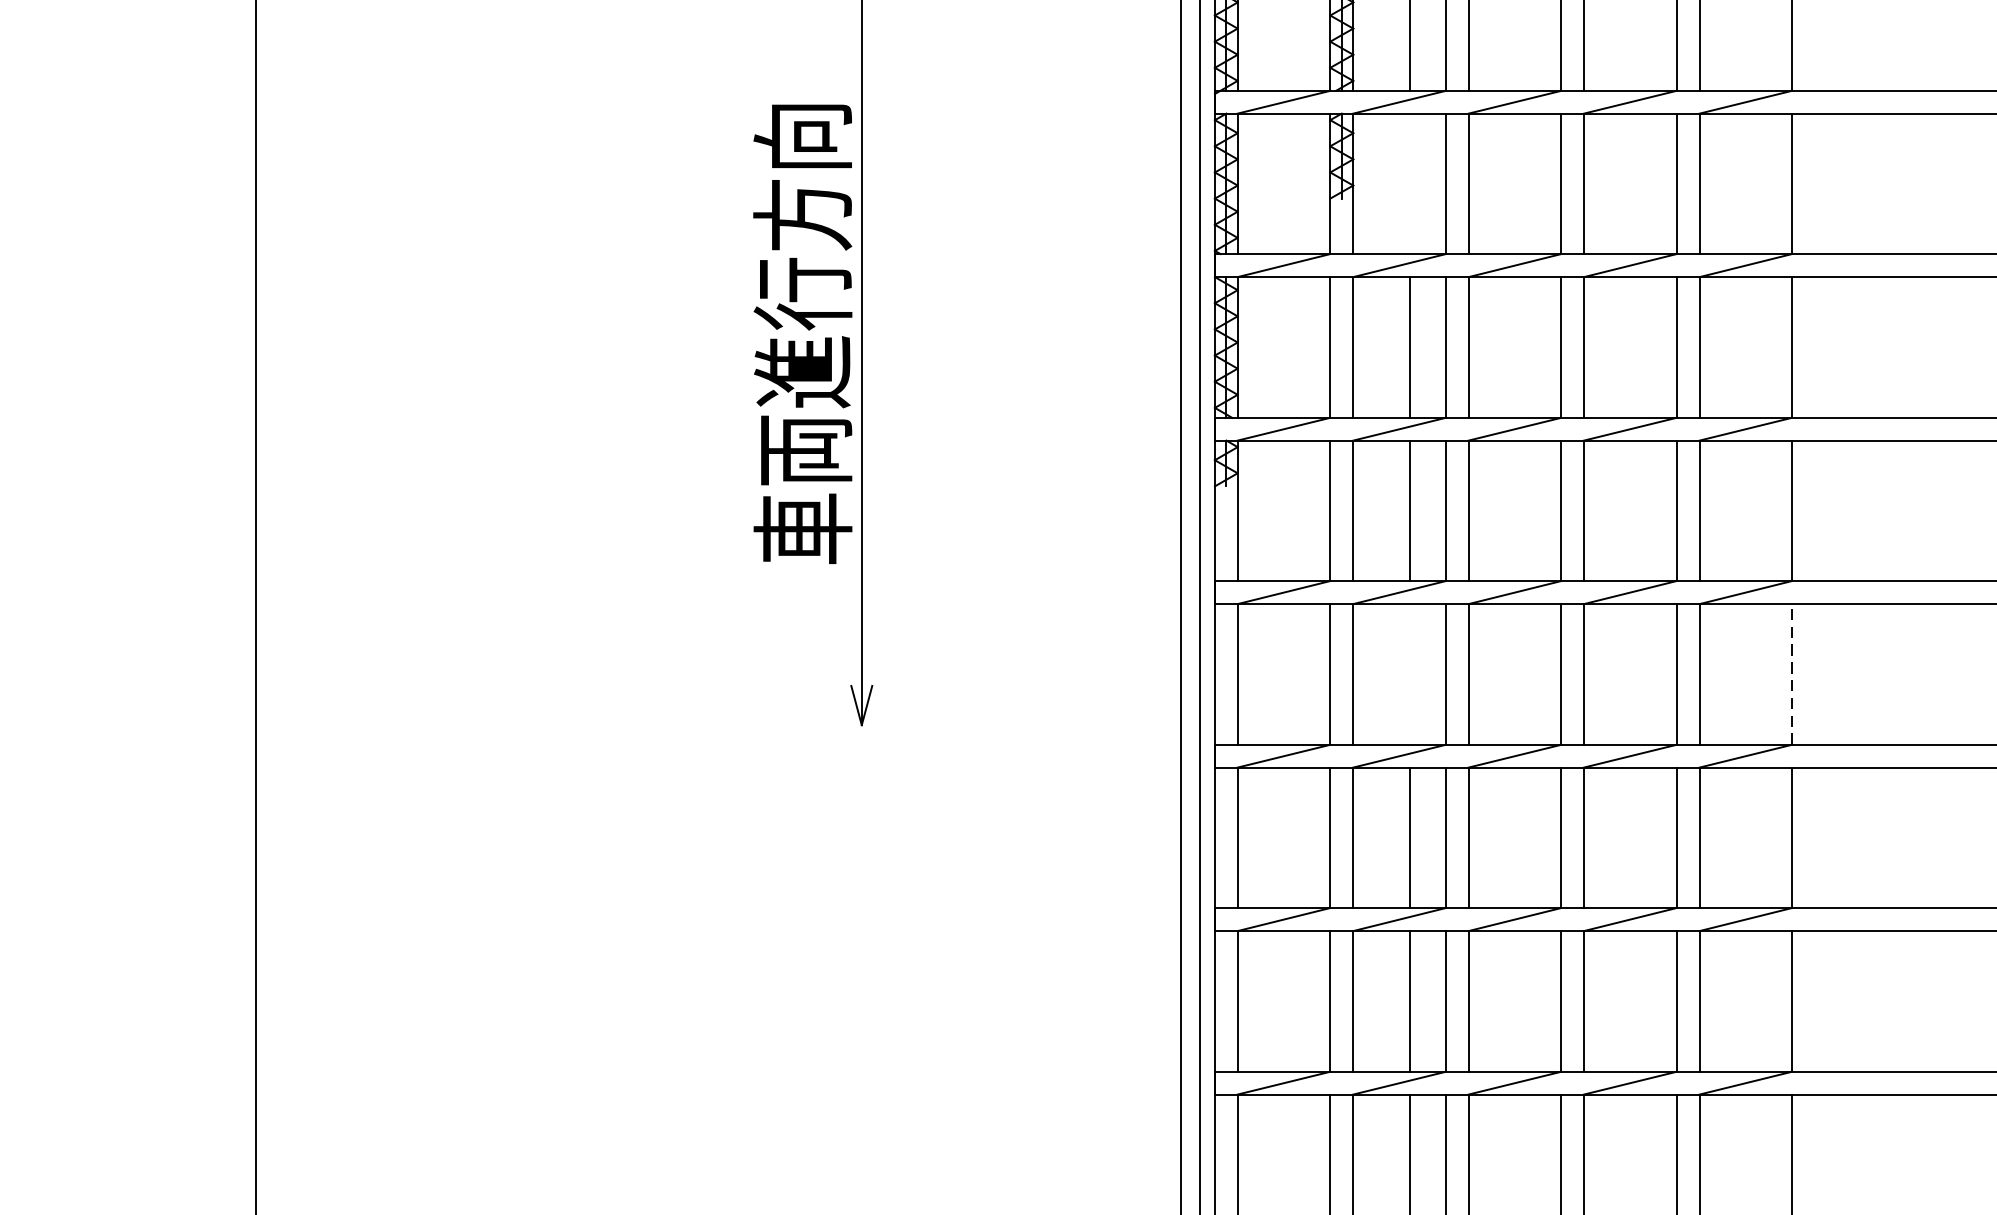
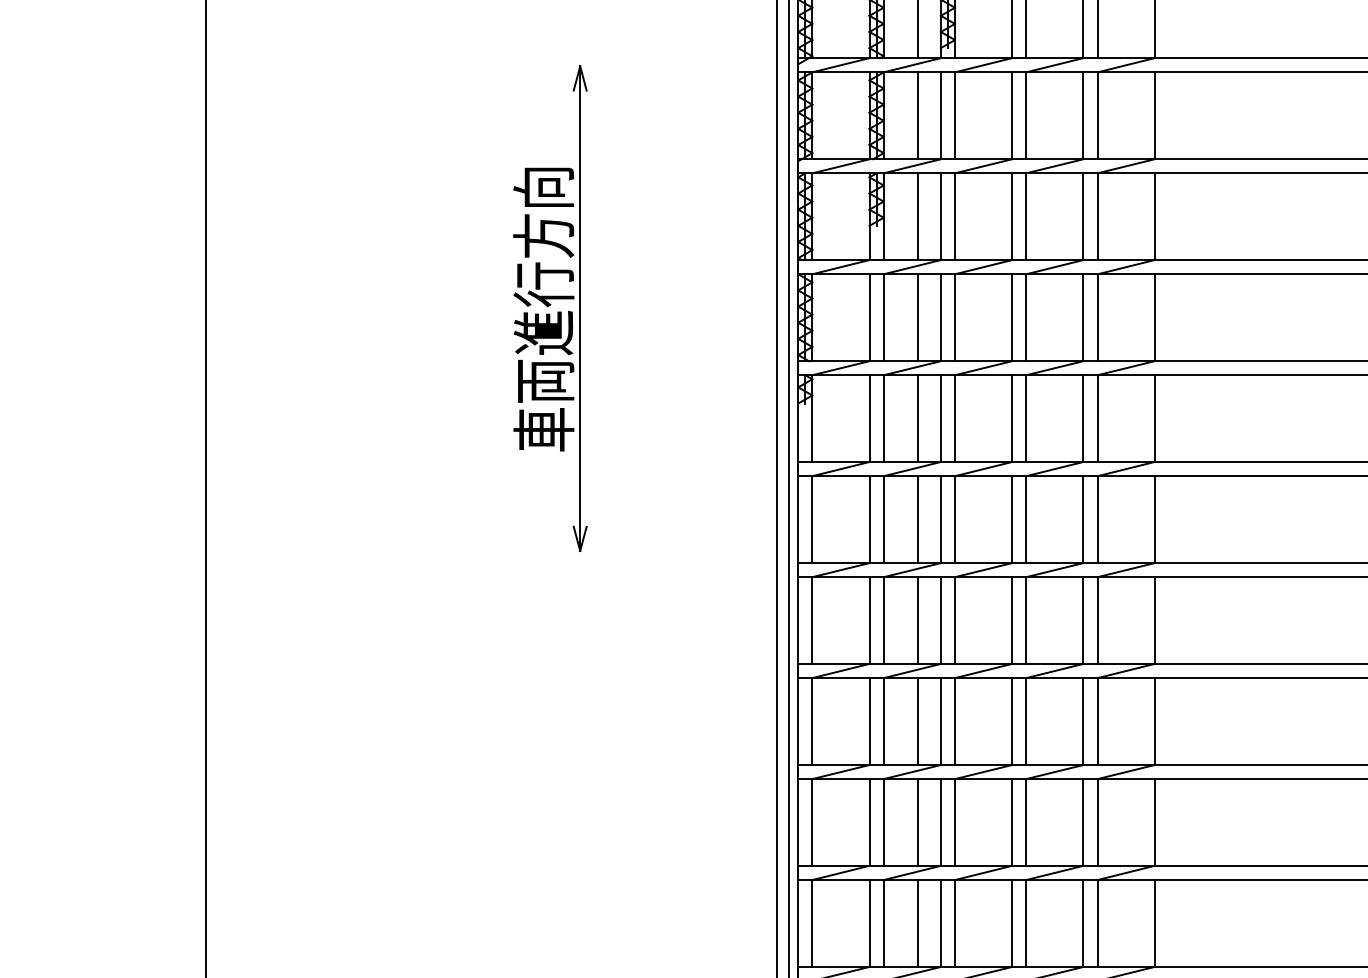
line: (1409, 183) -> (918, 216), added
line: (1409, 674) -> (918, 519), added
line: (1791, 674) -> (1154, 519), dashed -> solid

